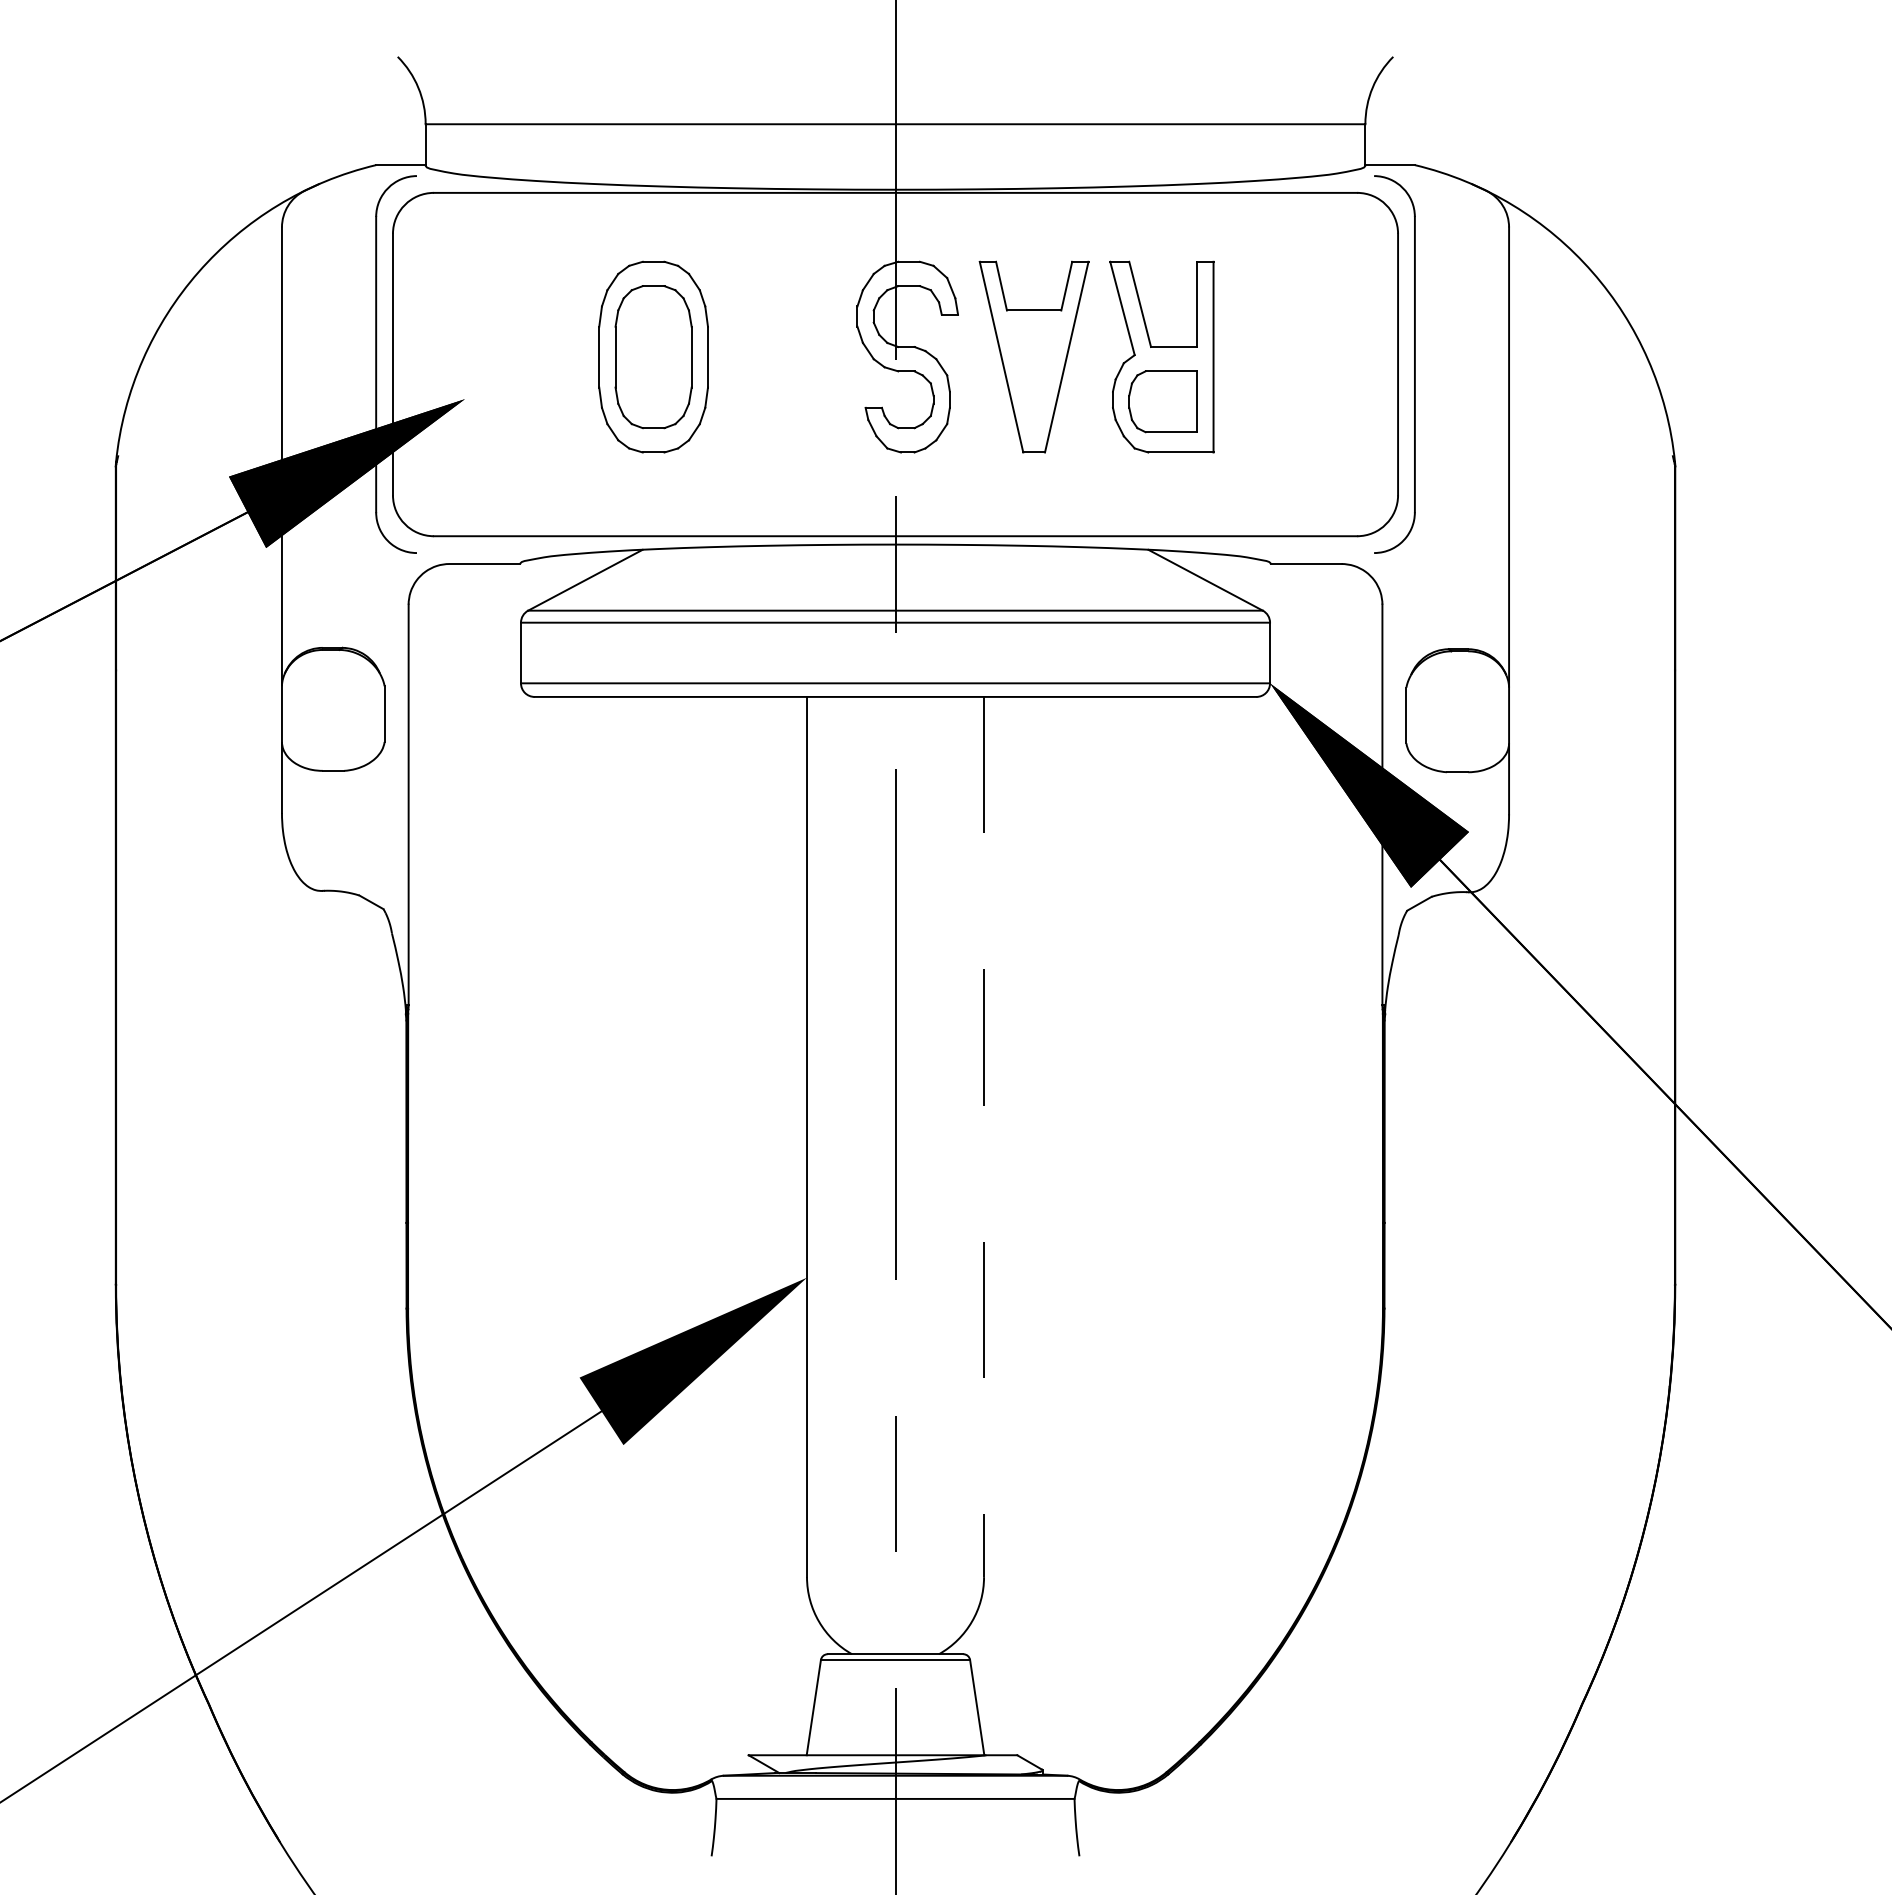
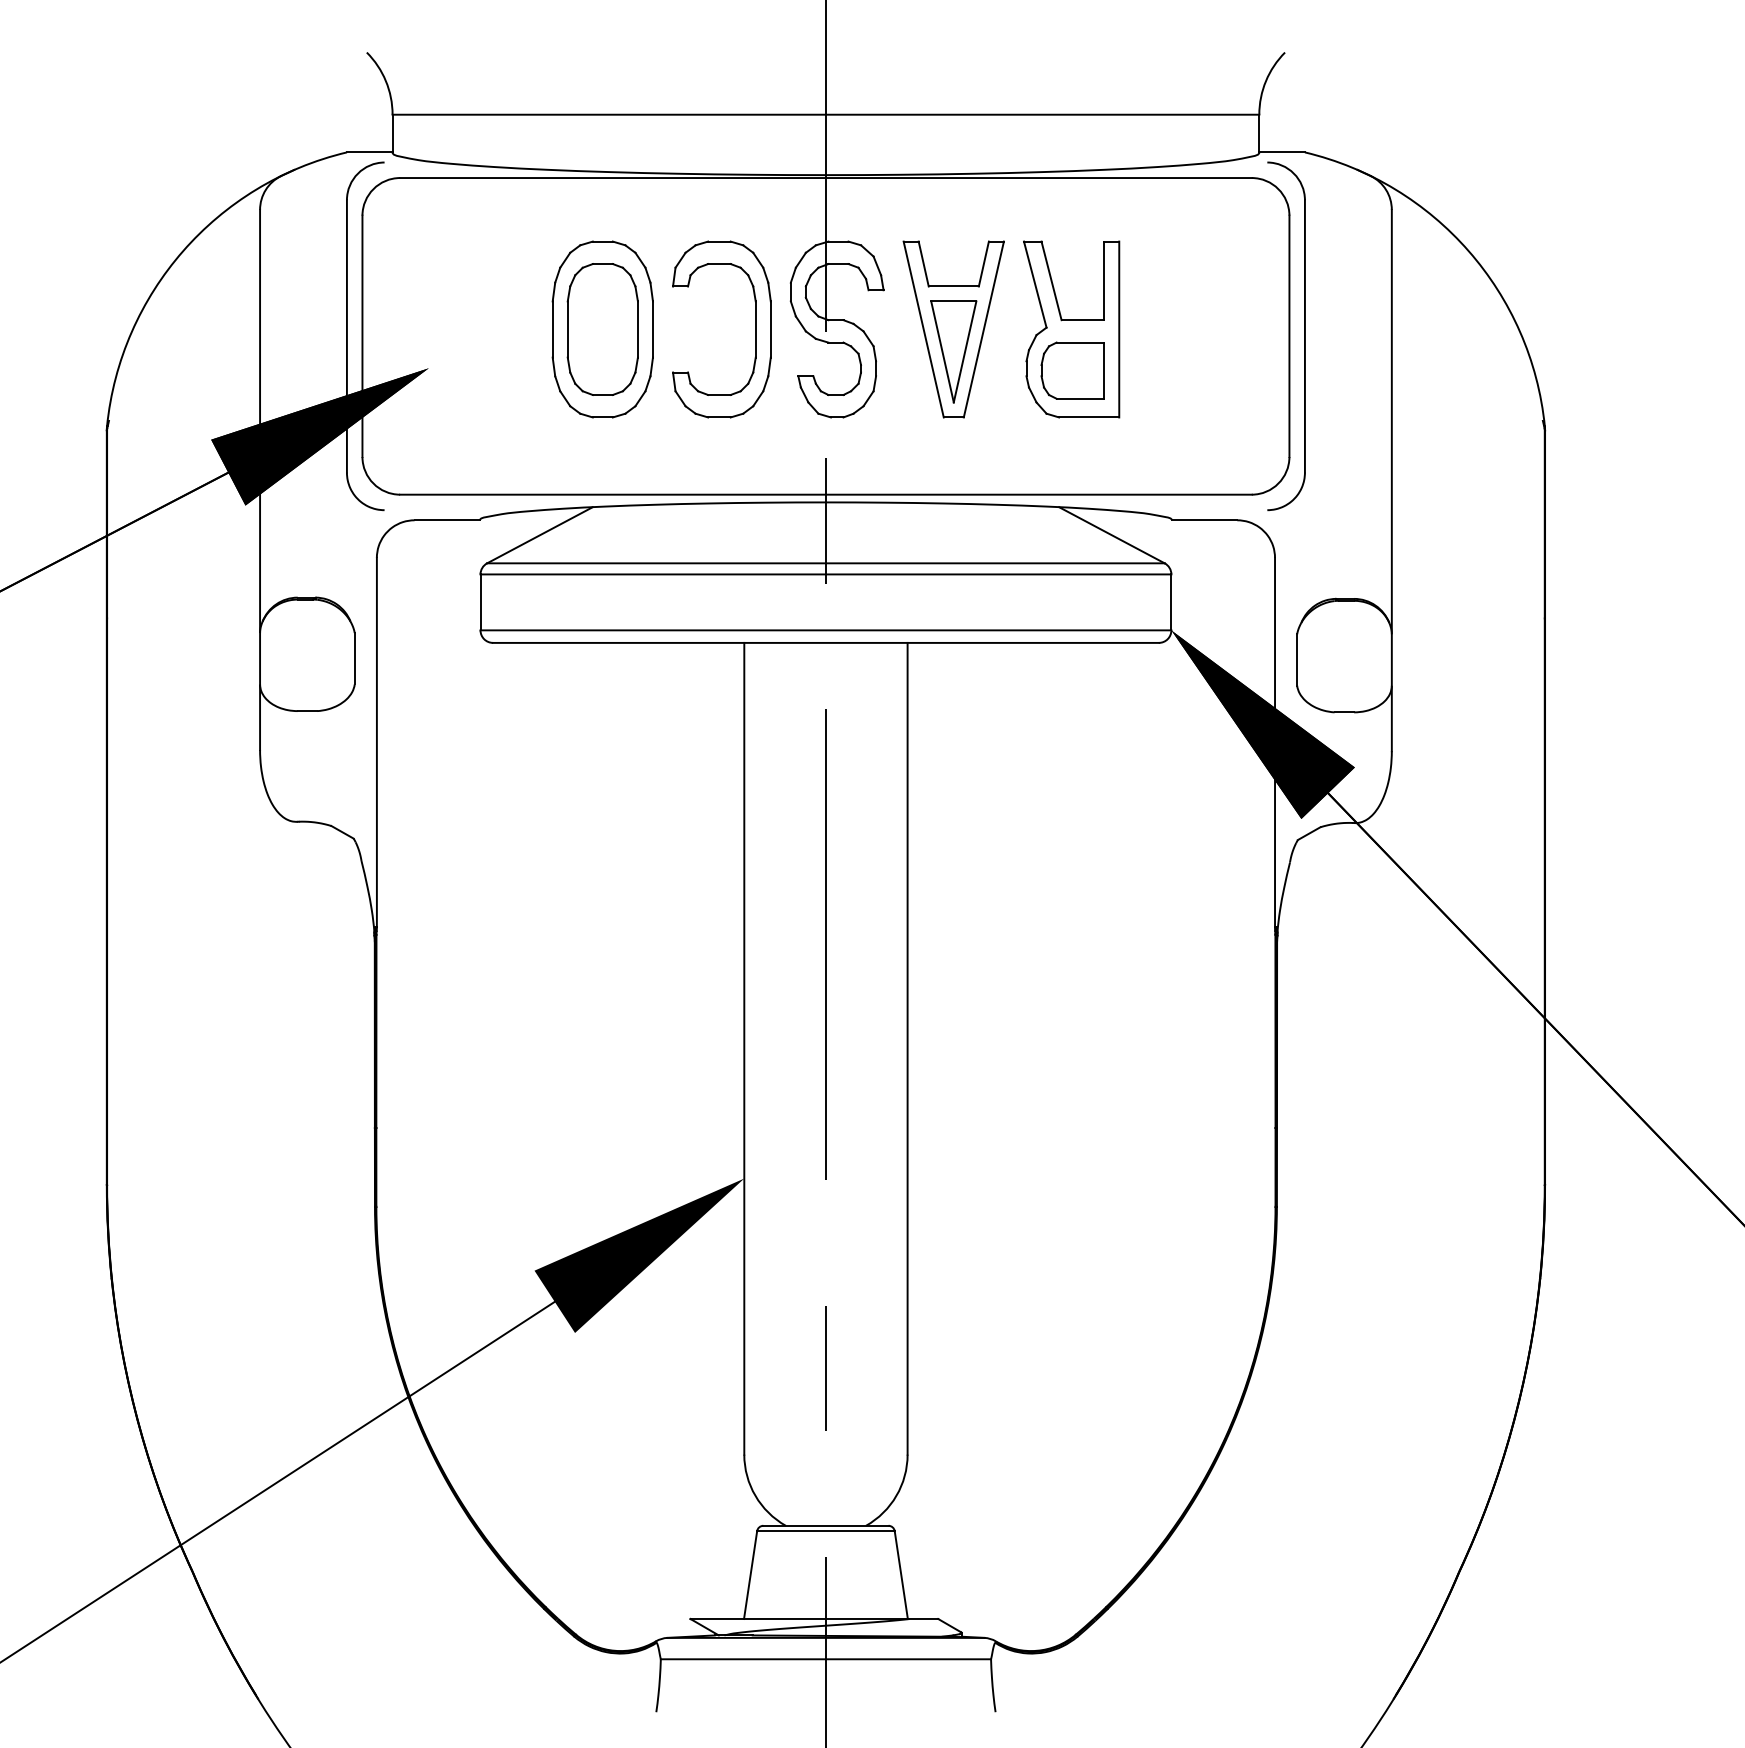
part: (818, 356) -> (754, 328), added
part: (1033, 381) -> (953, 351), added
line: (984, 1137) -> (908, 1049), dashed -> solid

